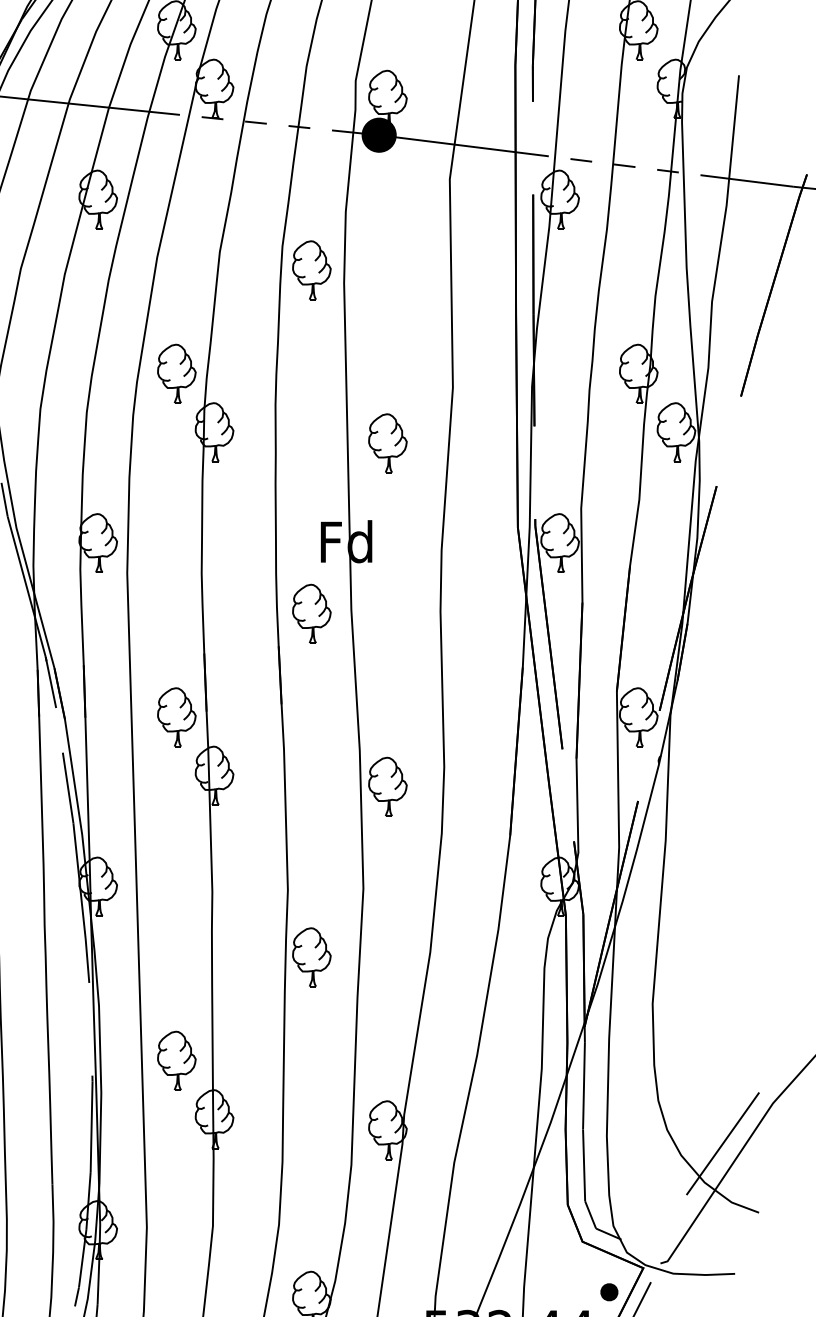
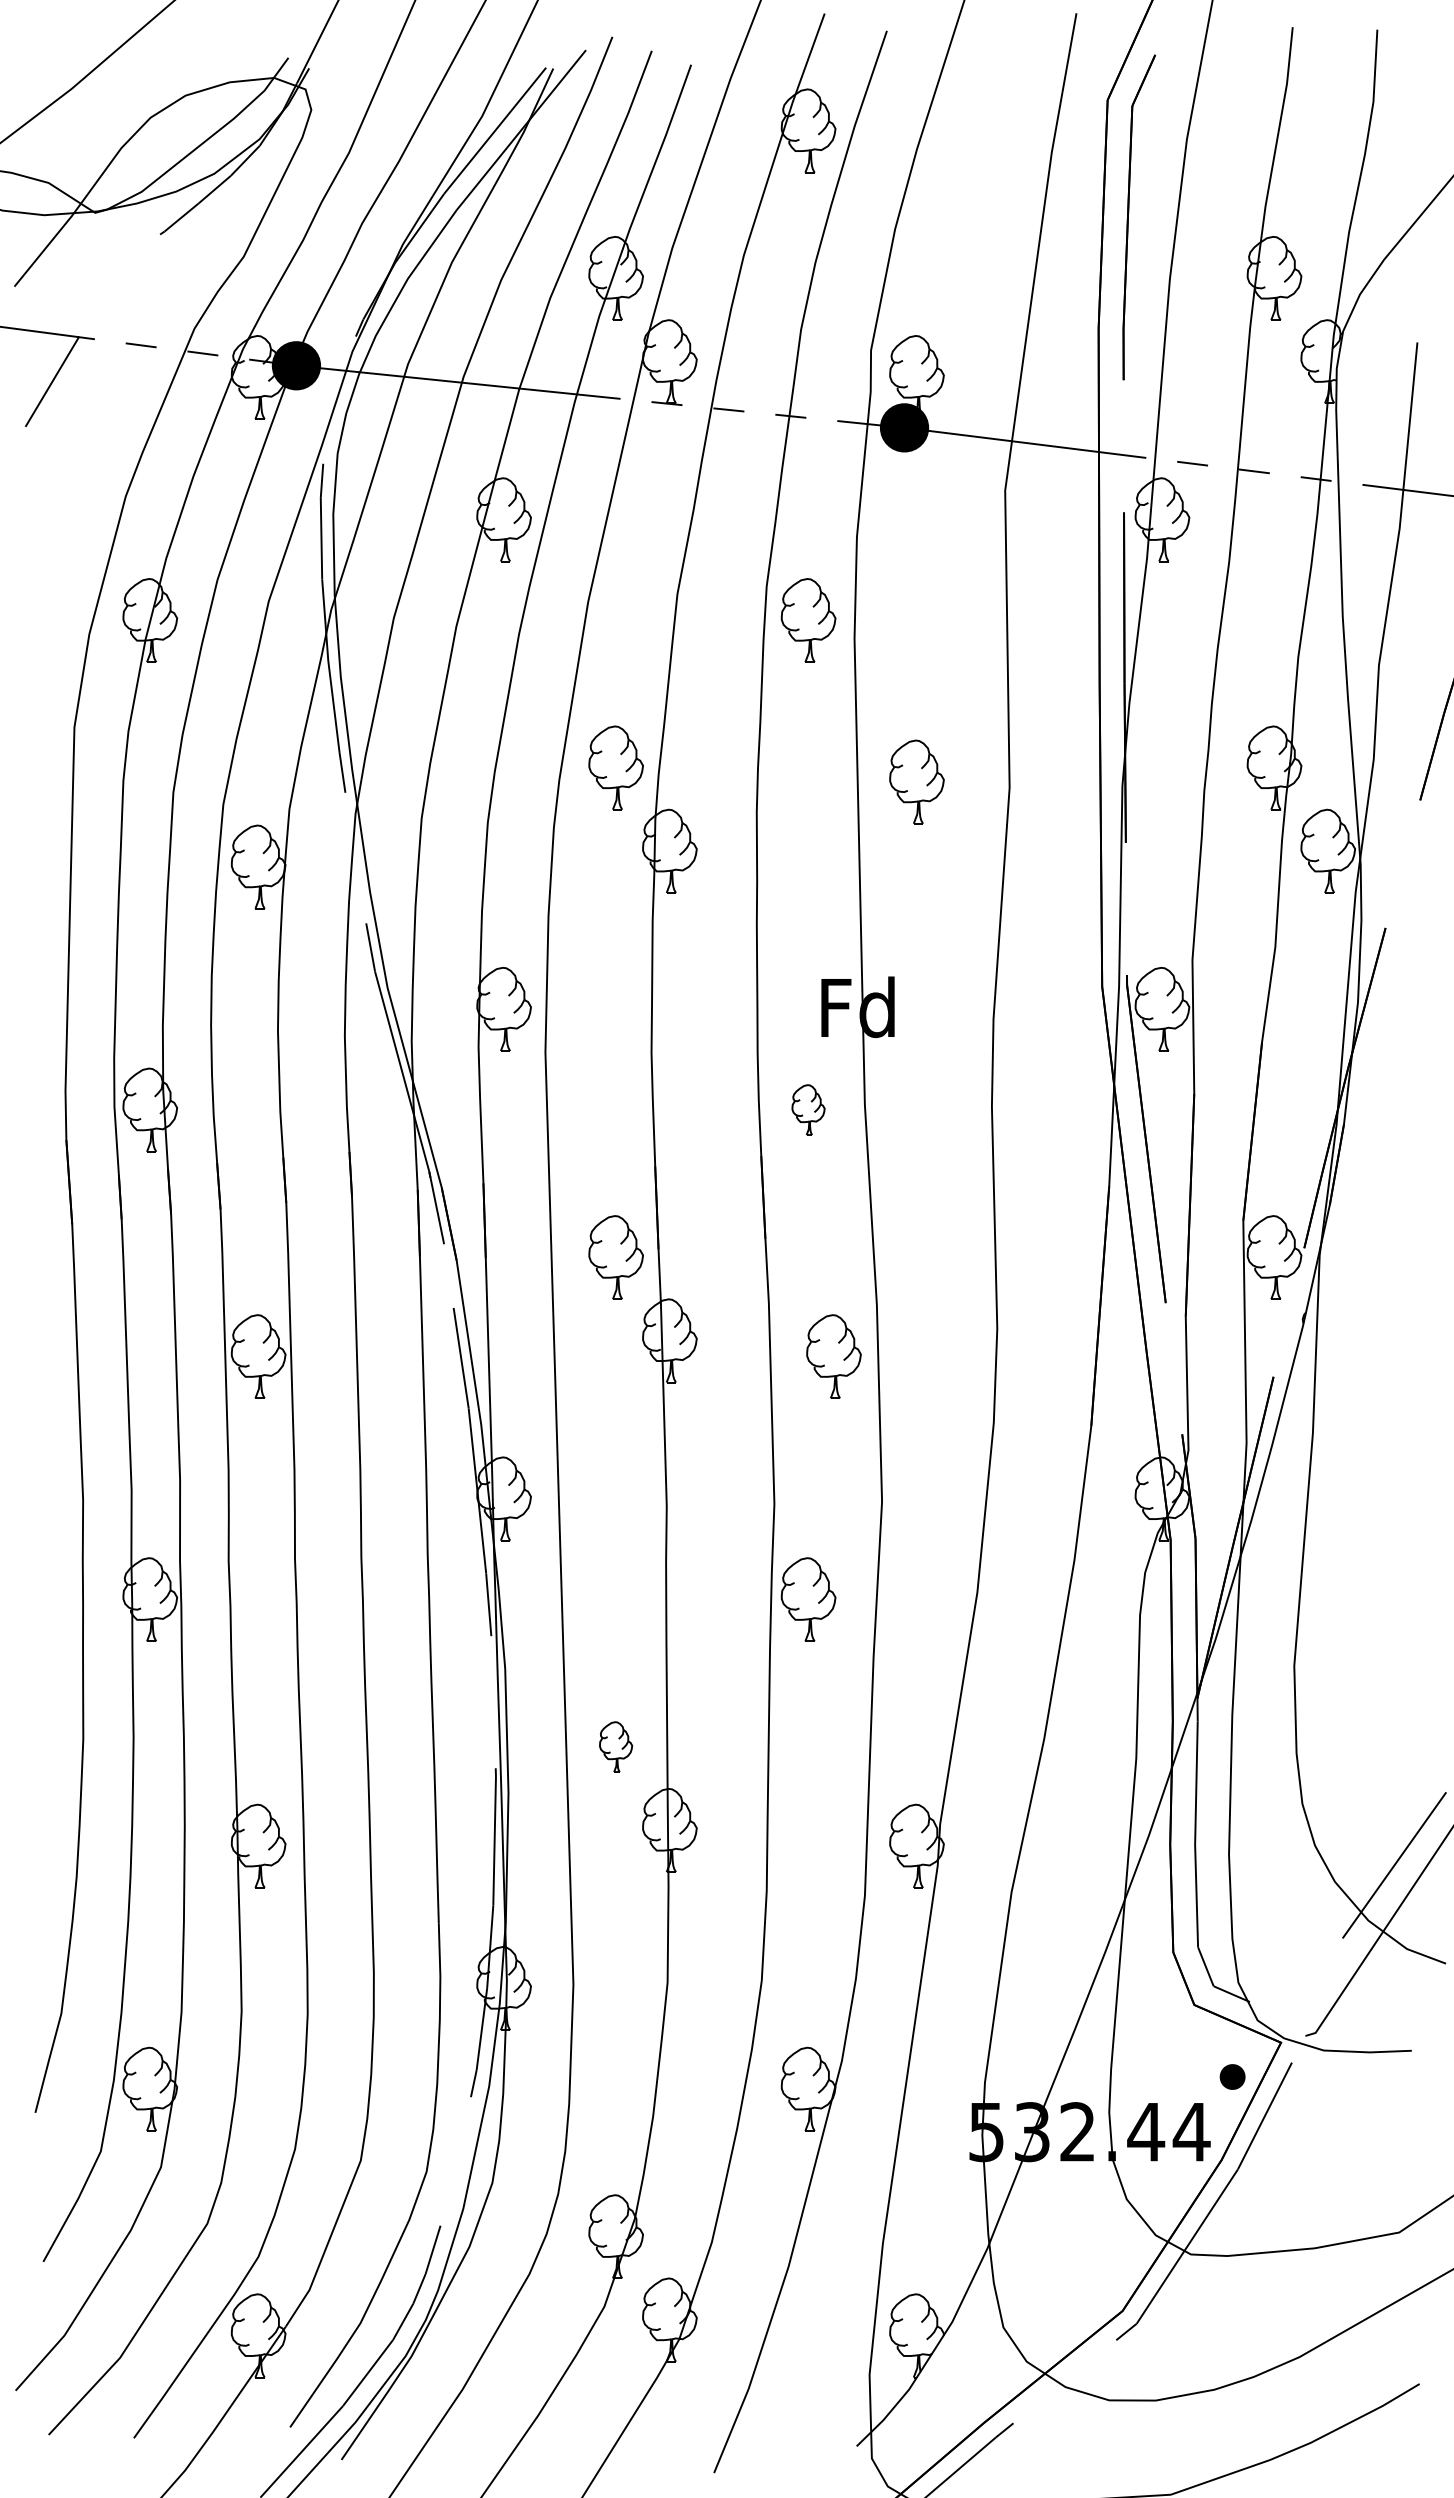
part: (387, 442) -> (916, 781), moved
part: (311, 613) -> (808, 1109), size x0.6
part: (387, 786) -> (833, 1356), moved
part: (176, 1060) -> (615, 1746), size x0.6

